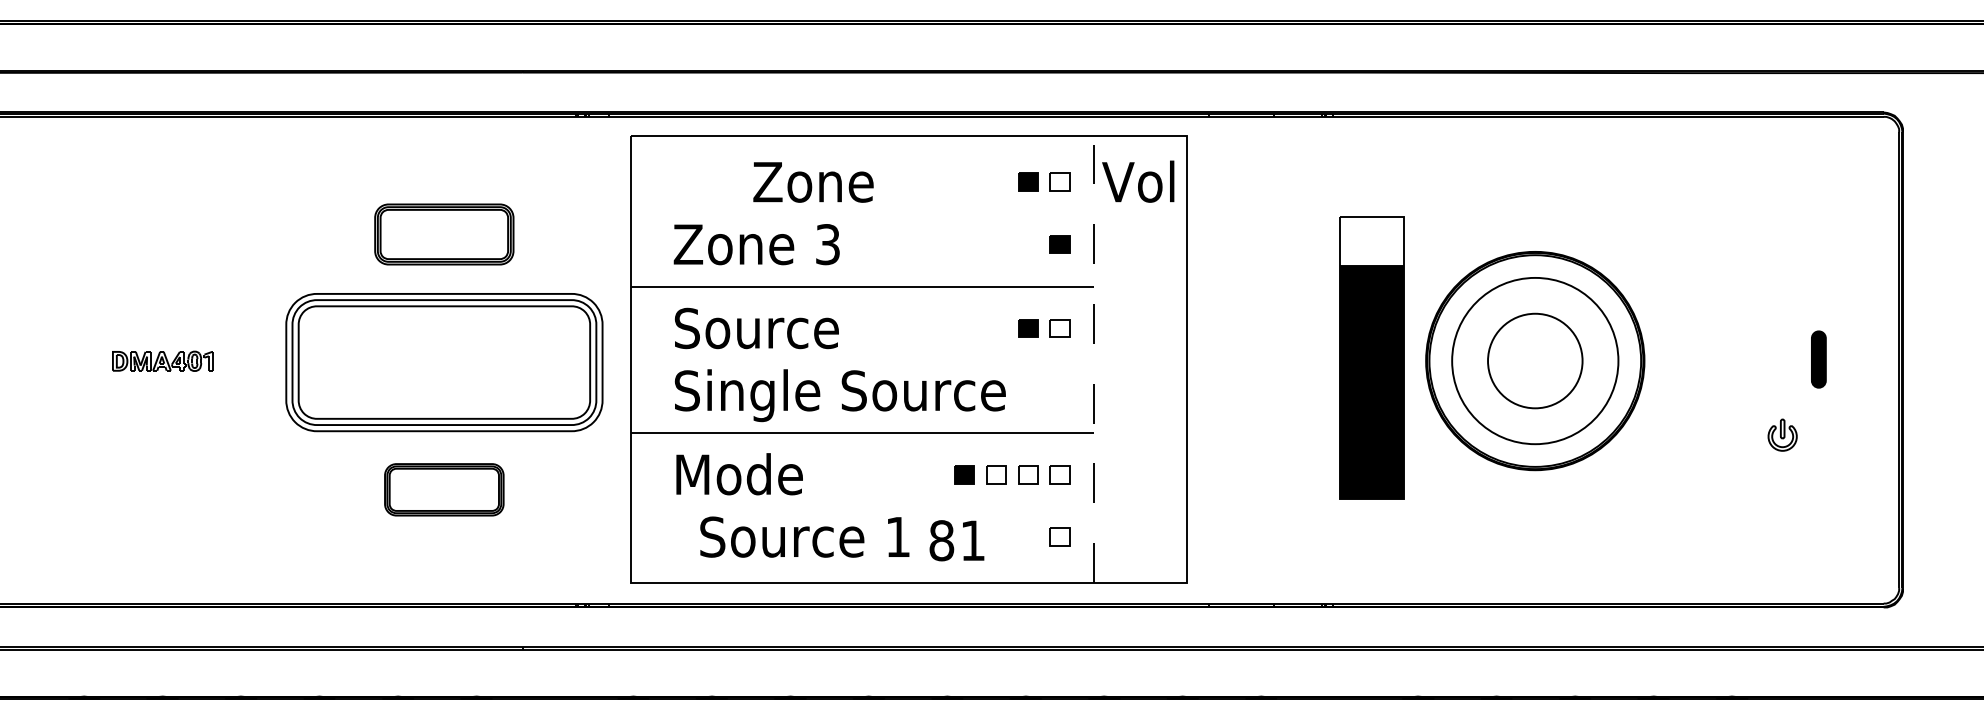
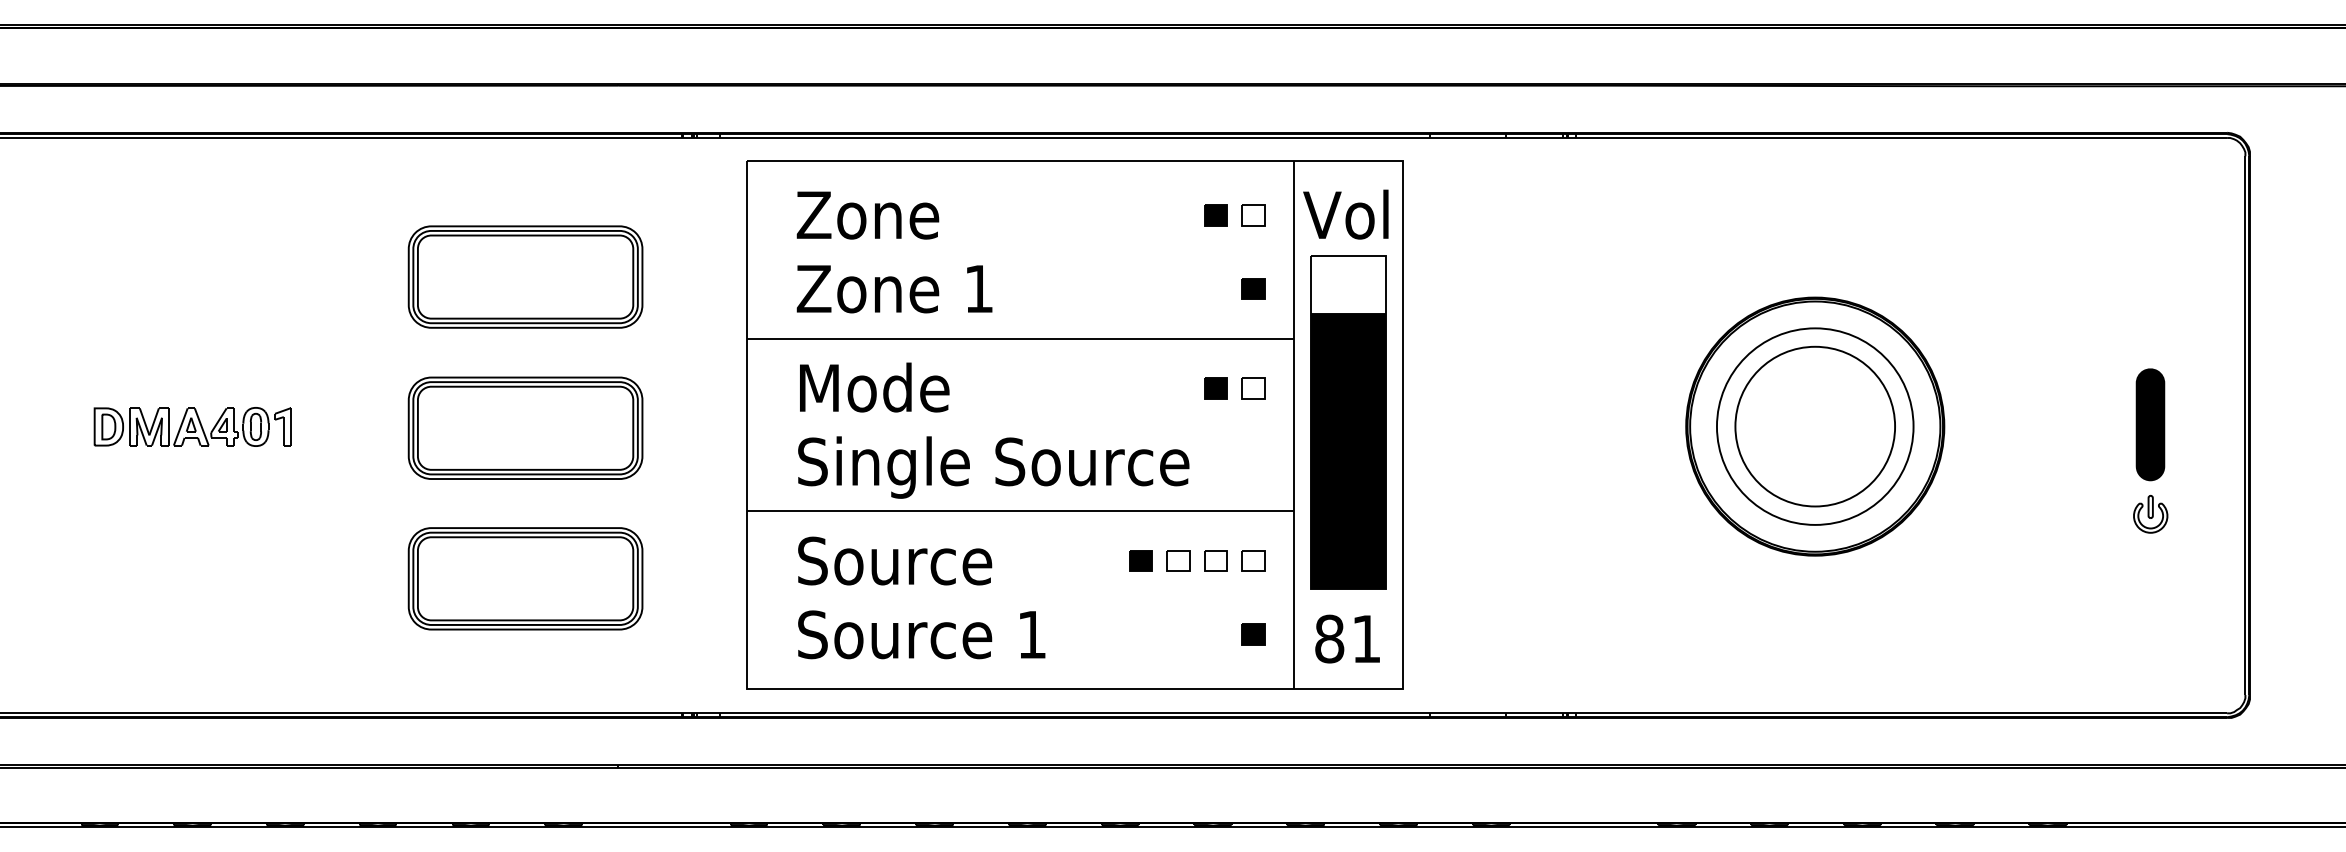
text: (813, 182) -> (867, 215), moved
part: (444, 234) -> (525, 276), size x1.43
text: (827, 244) -> (978, 288), 3 -> 1
text: (757, 327) -> (895, 387), Source -> Mode
part: (1372, 357) -> (1348, 422), moved
line: (1093, 359) -> (1293, 424), dashed -> solid
part: (1818, 359) -> (2150, 424), size x1.67
part: (162, 360) -> (192, 426), size x1.67
circle: (1535, 360) -> (1815, 426), size x1.43
part: (444, 361) -> (525, 427), size x0.62
part: (1782, 434) -> (2150, 513), moved
text: (757, 474) -> (895, 560), Mode -> Source
part: (444, 489) -> (525, 578), size x1.67
text: (804, 536) -> (921, 634), moved
fill: (1060, 536) -> (1253, 634), added
text: (956, 540) -> (1347, 638), moved

